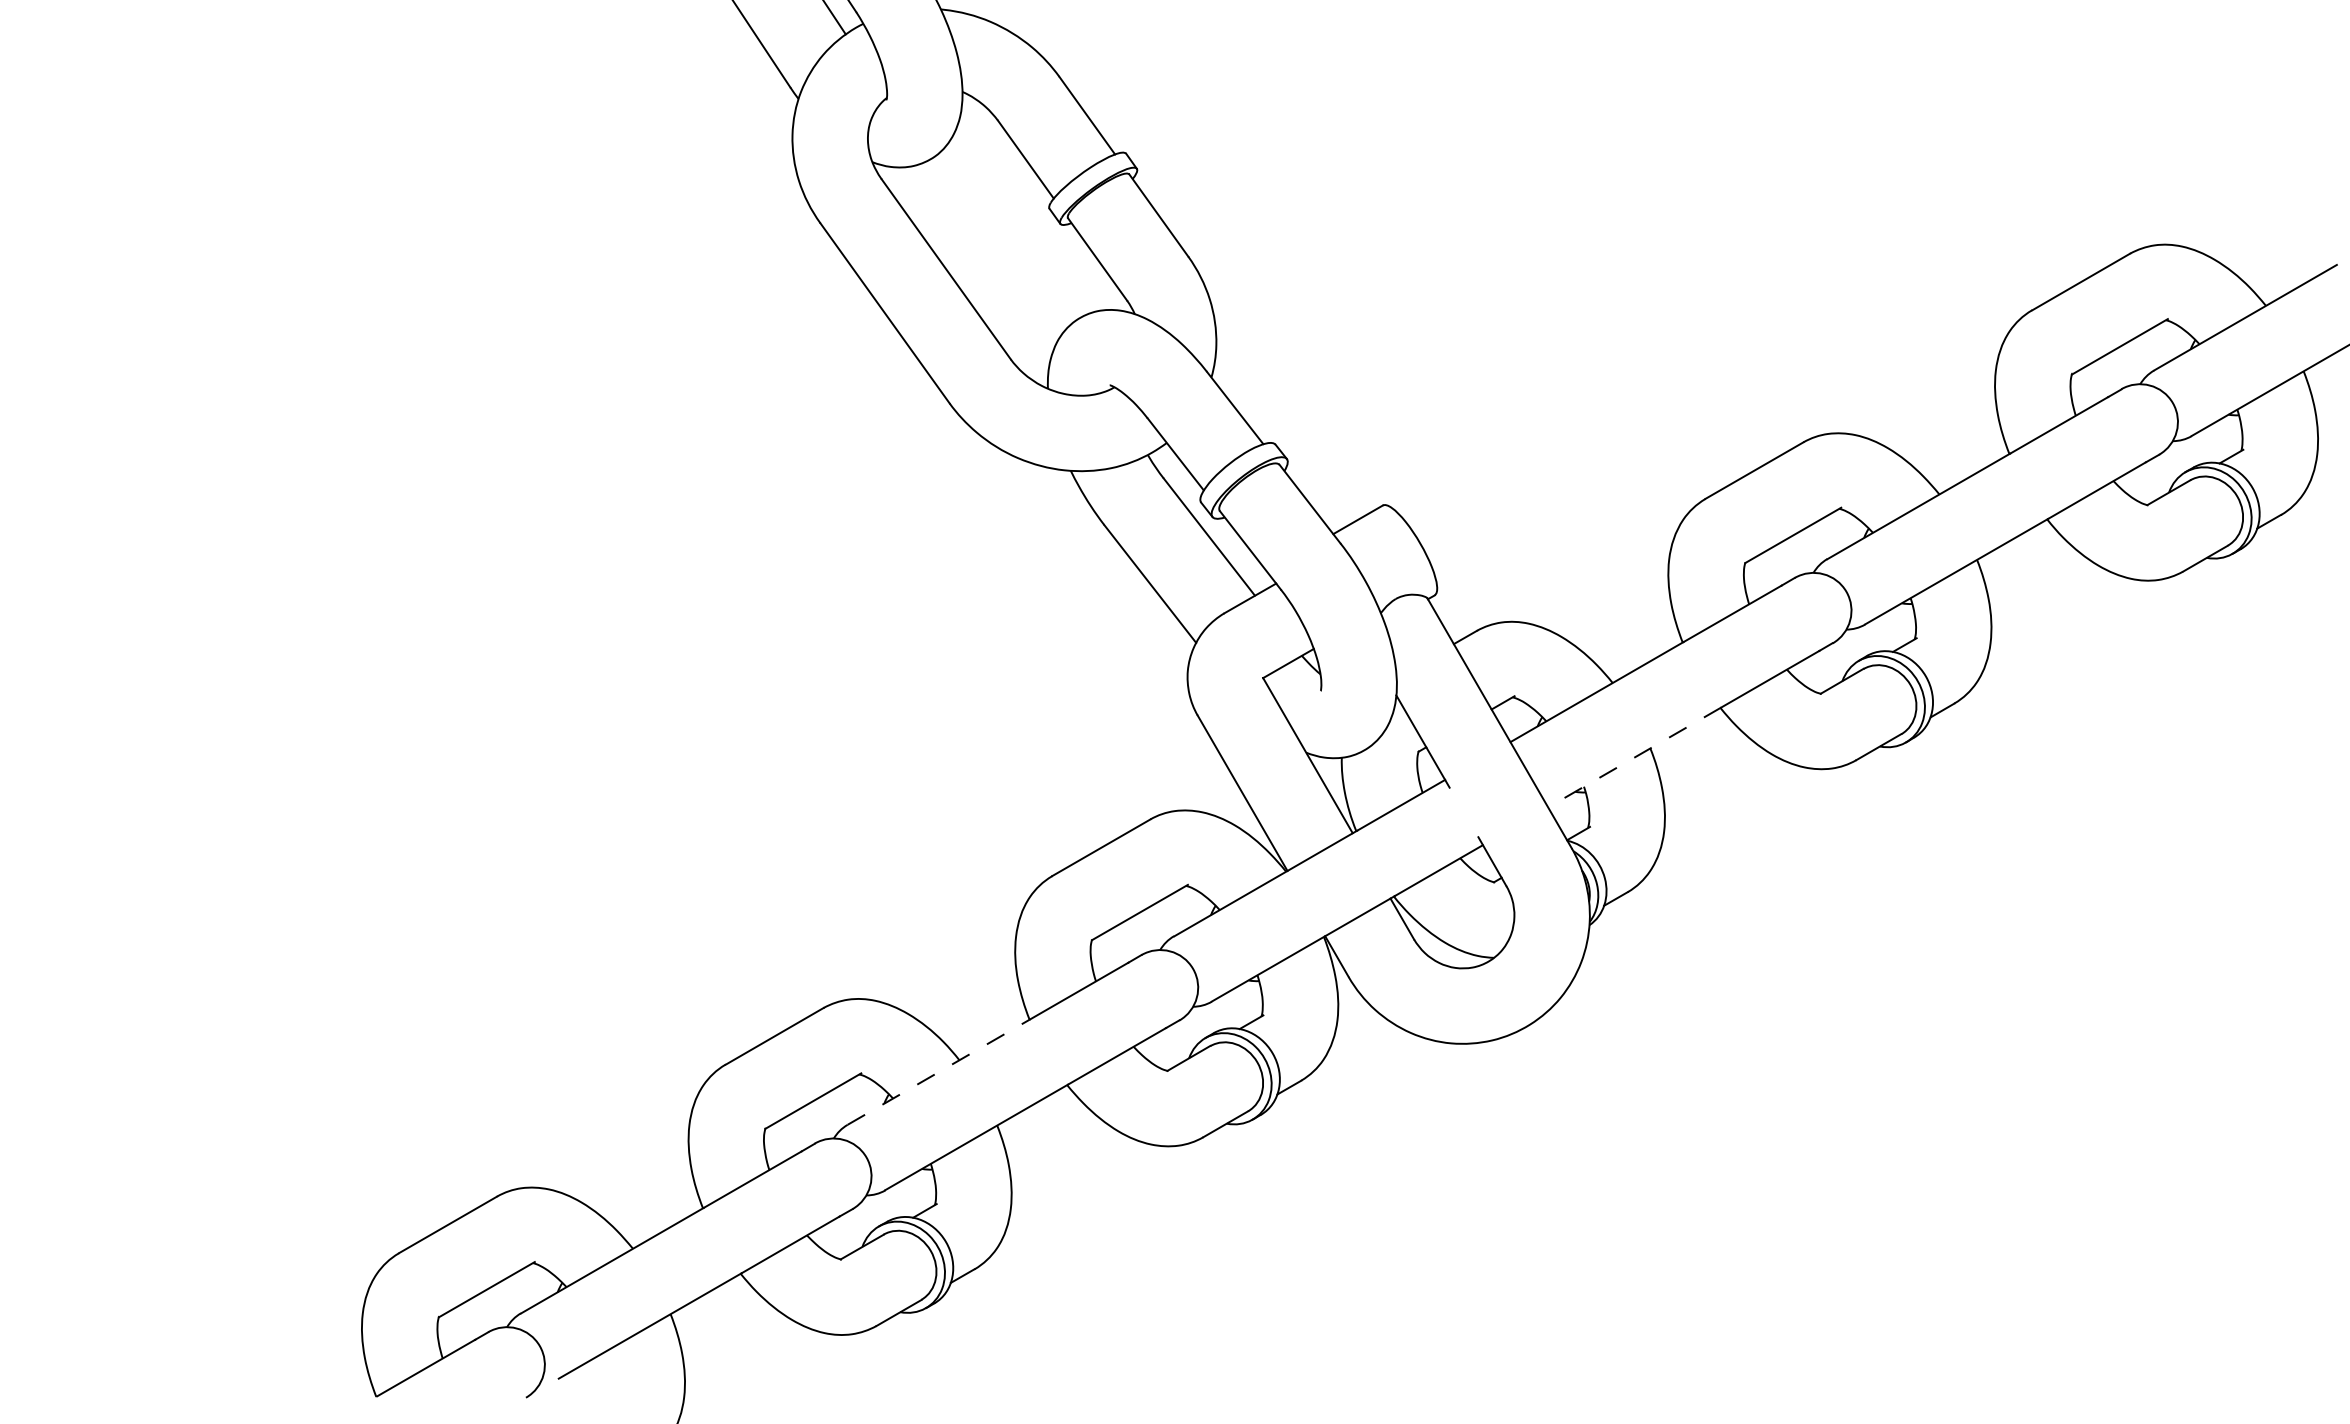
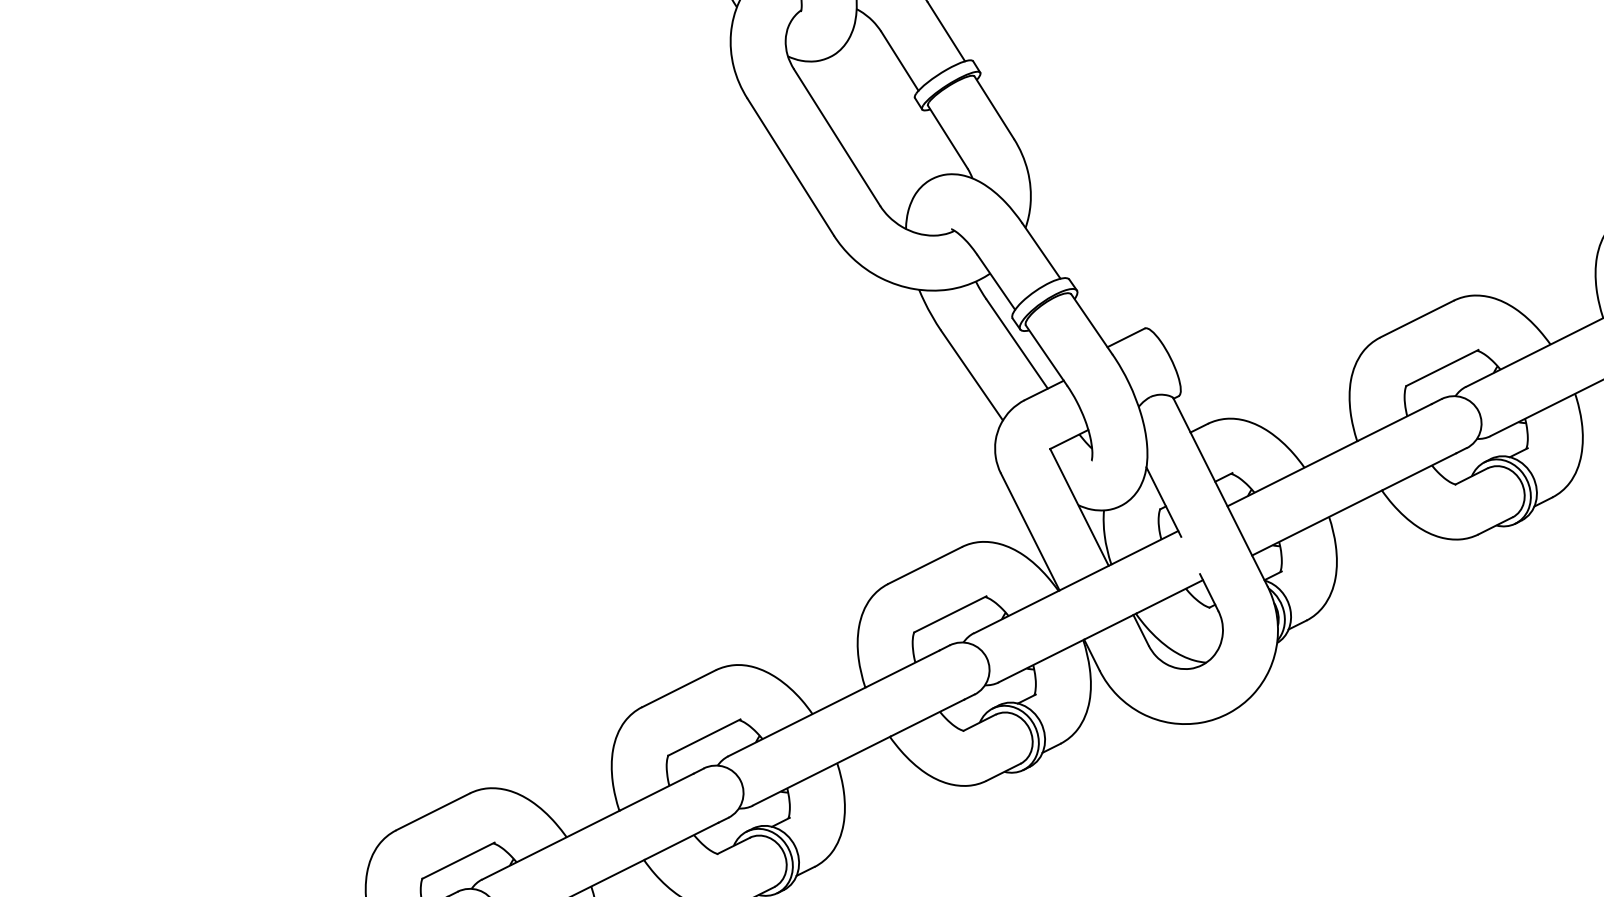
line: (1634, 757) -> (1317, 522), dashed -> solid
line: (939, 1072) -> (797, 722), dashed -> solid

